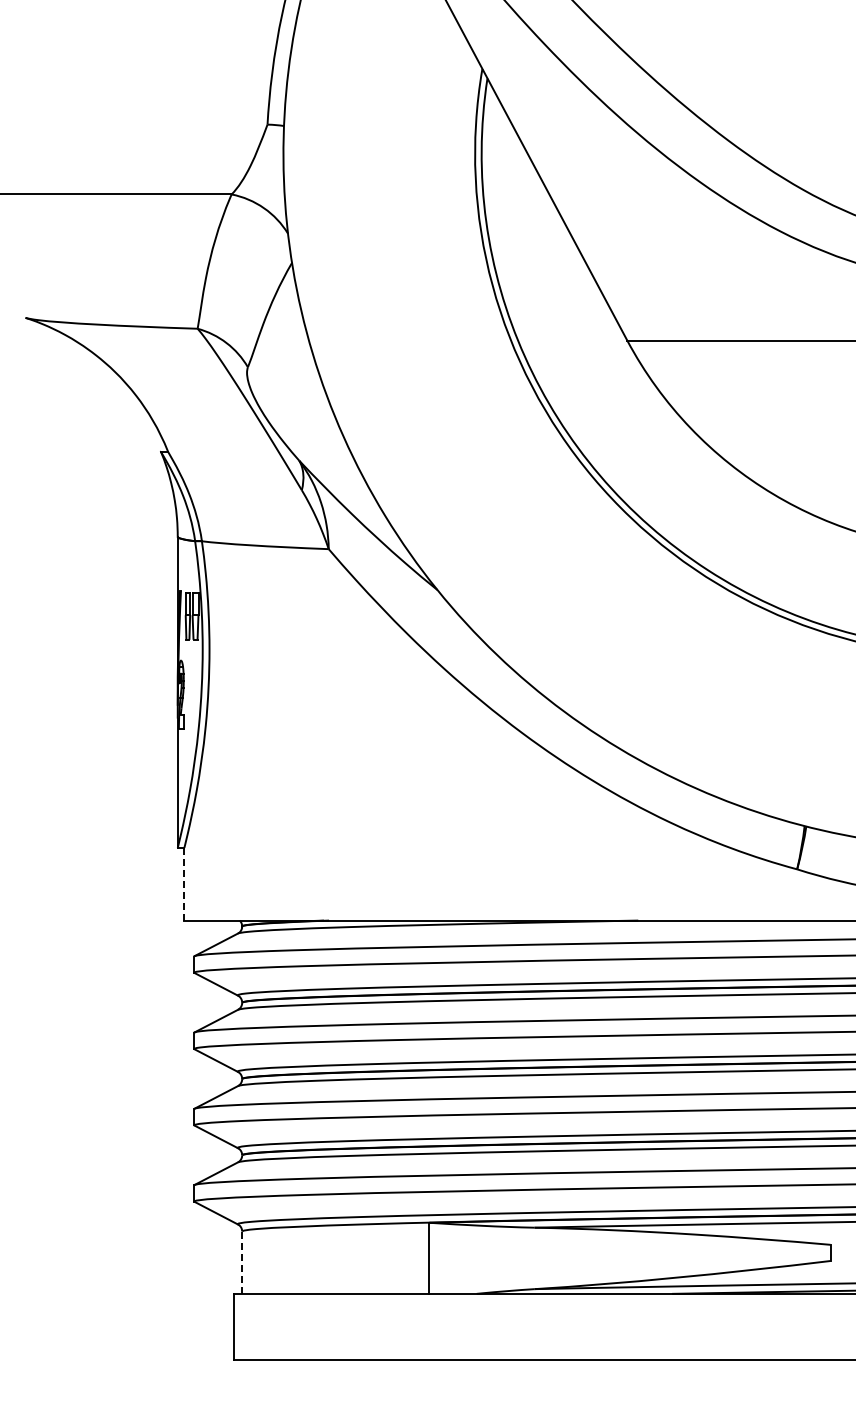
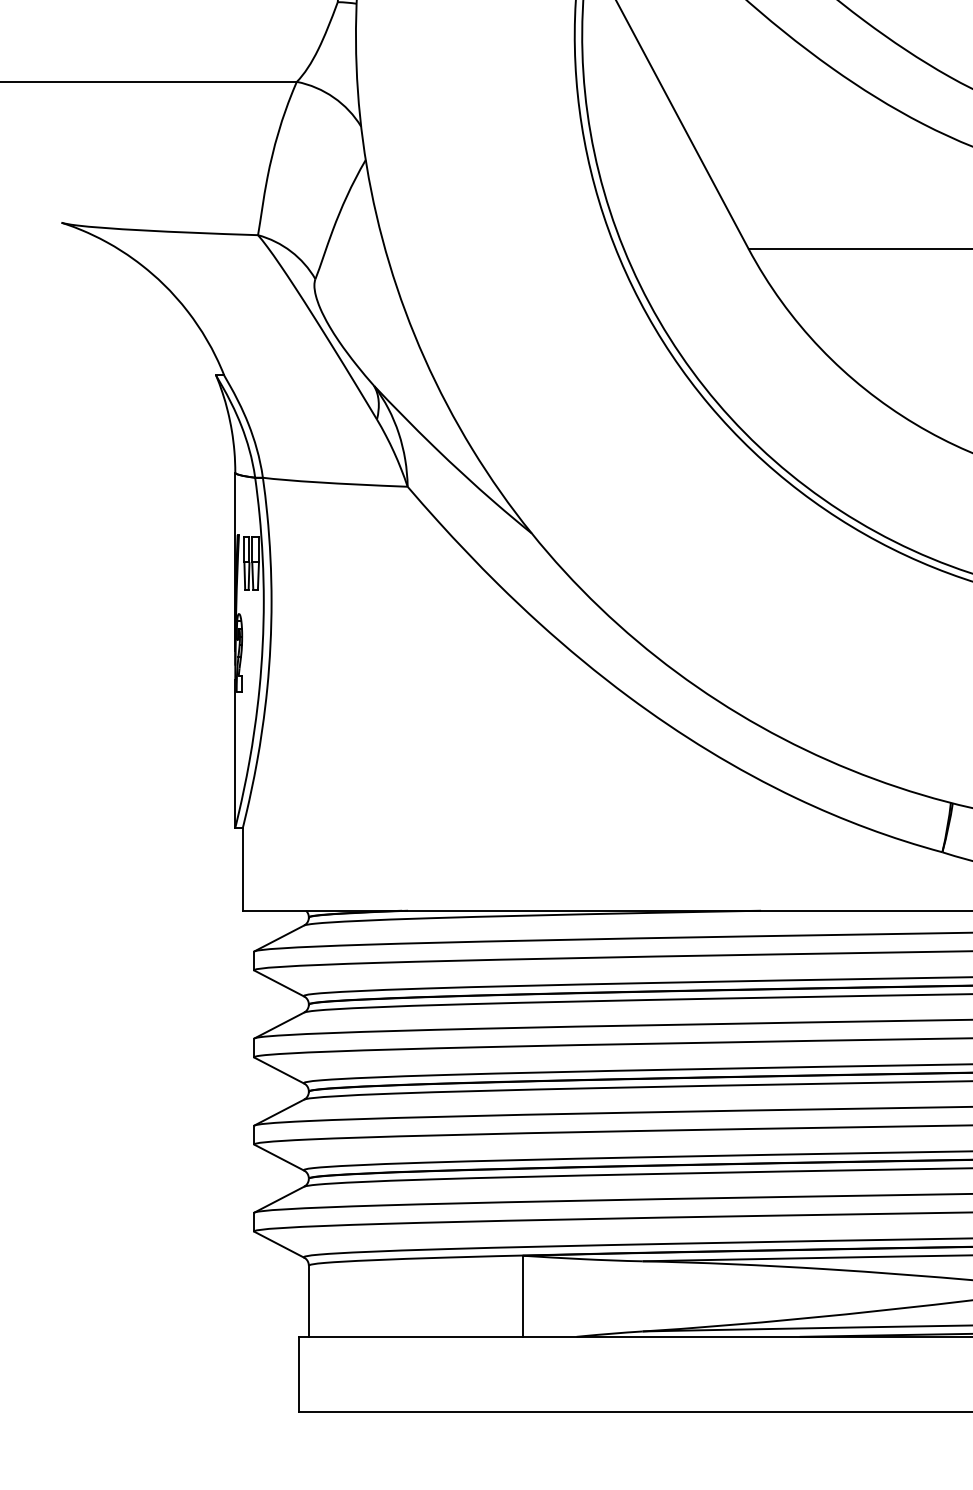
line: (184, 883) -> (243, 868), dashed -> solid
line: (242, 1262) -> (309, 1301), dashed -> solid

